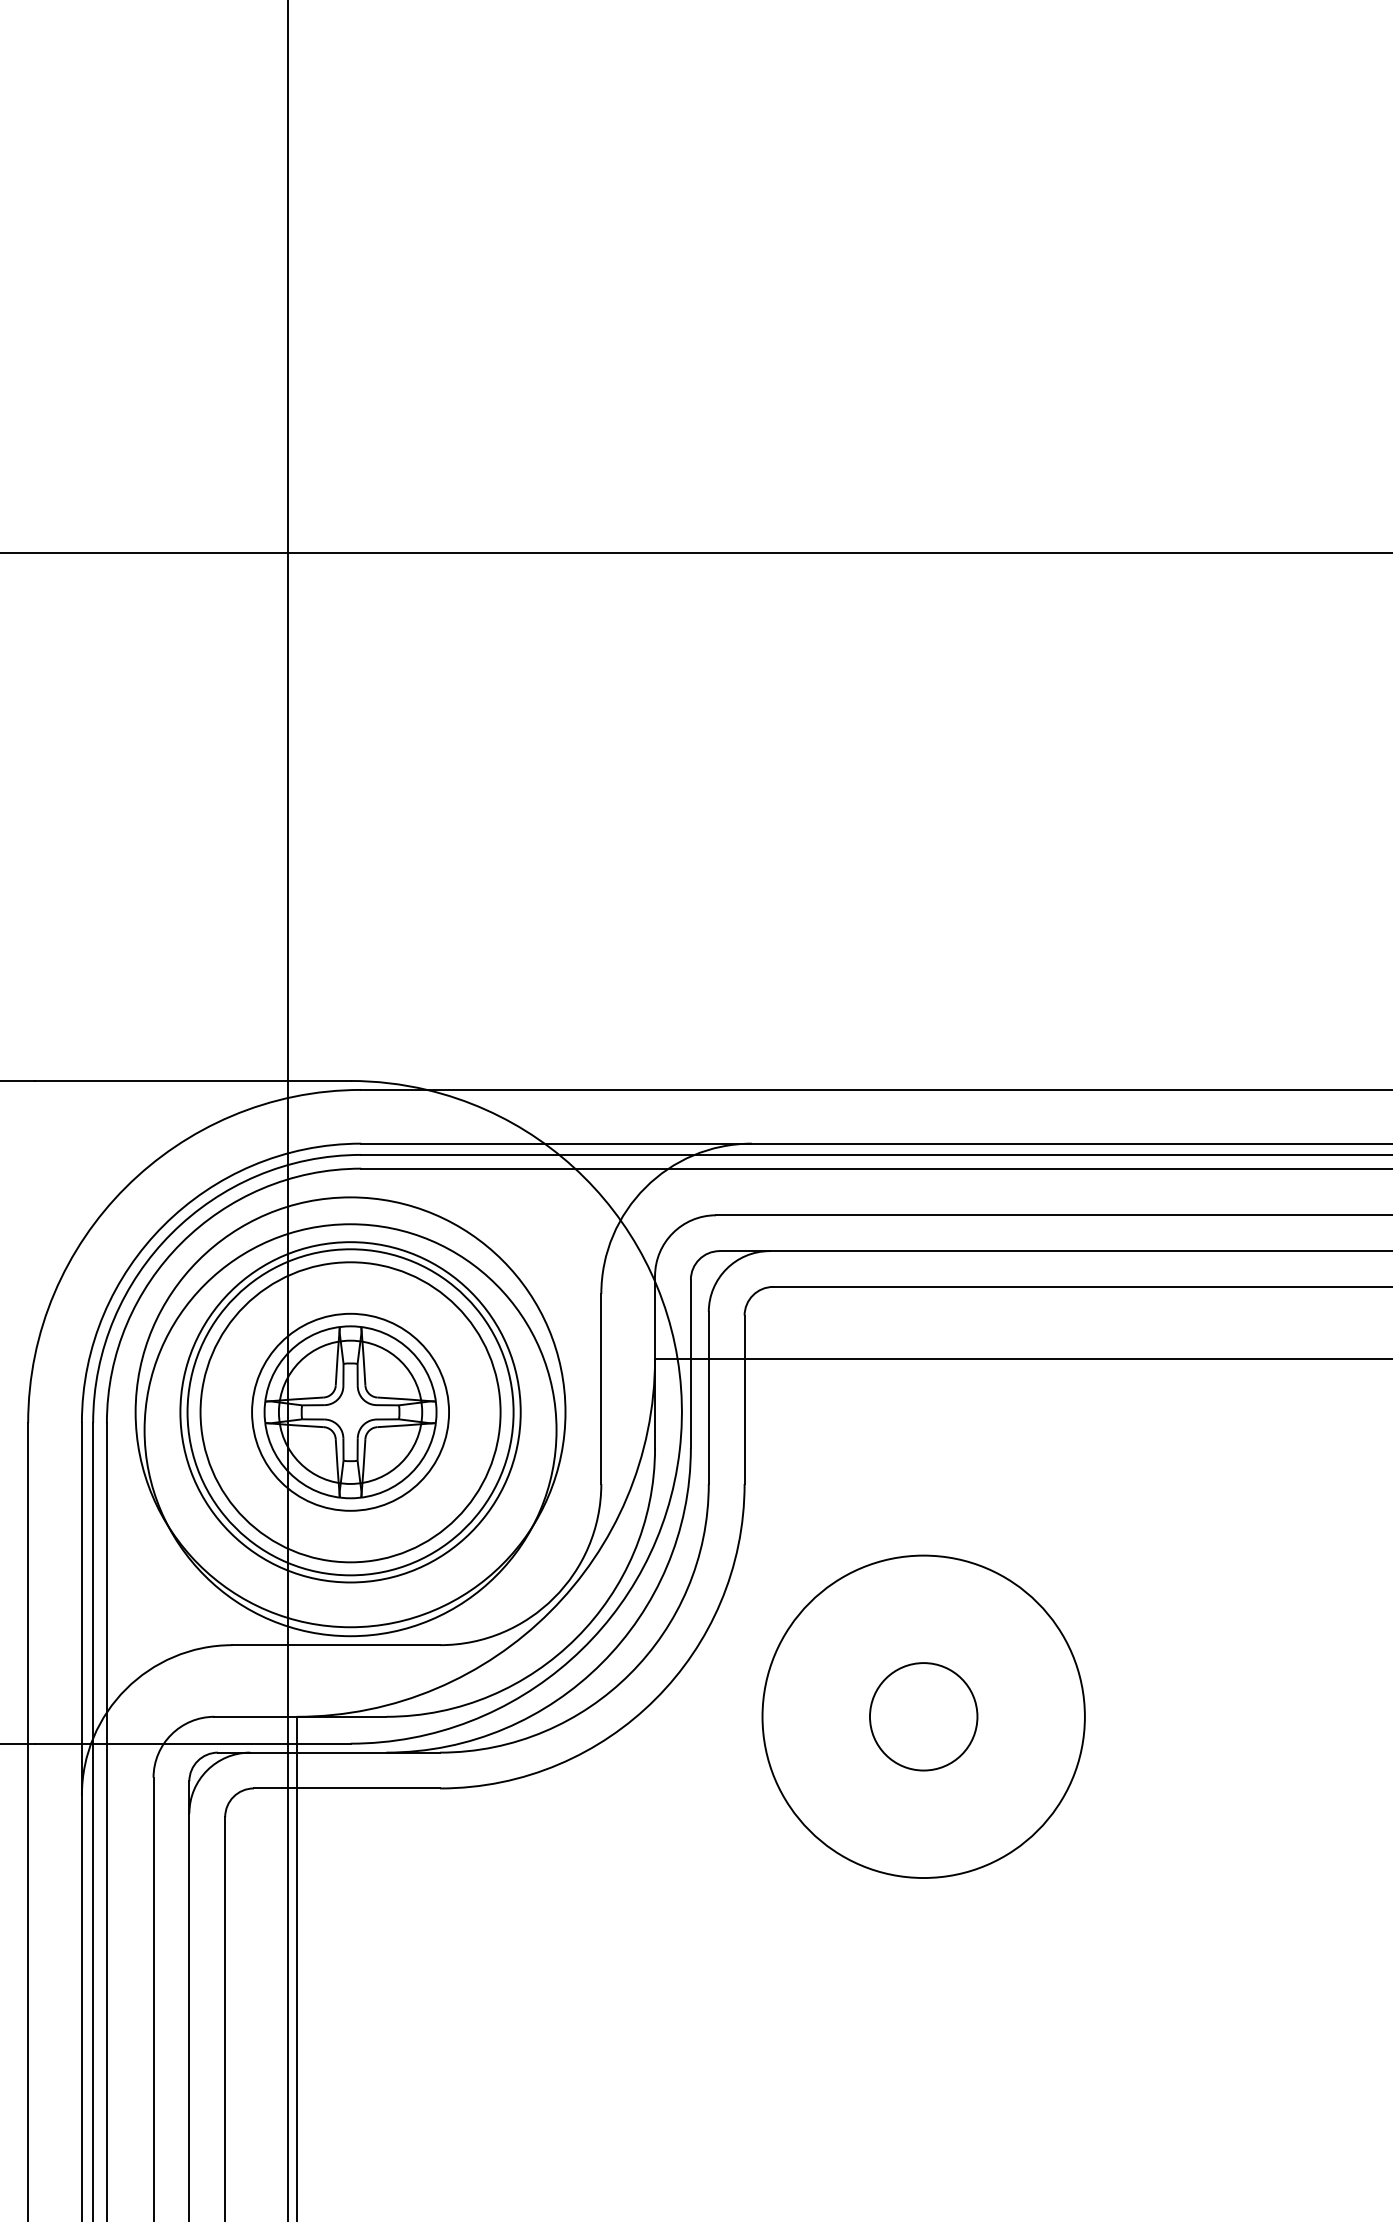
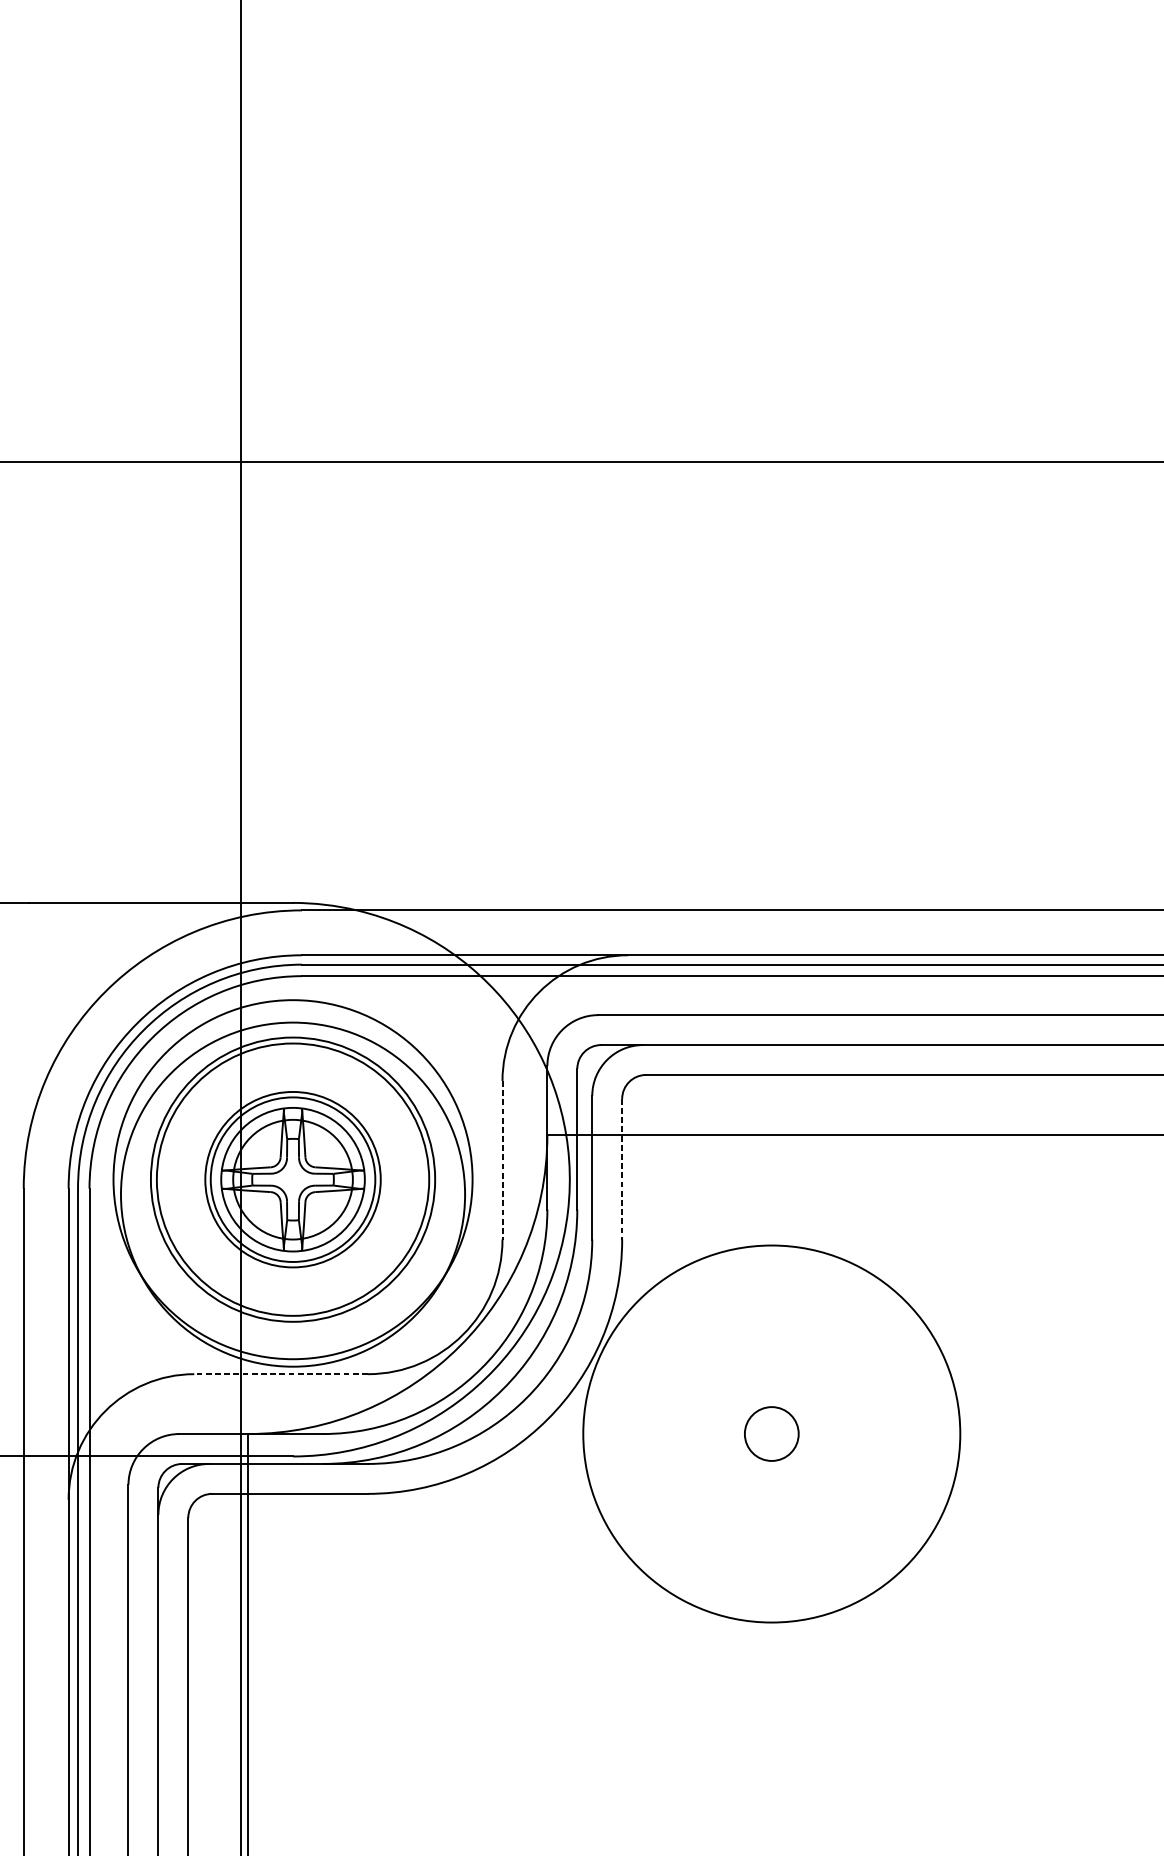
line: (601, 1389) -> (502, 1160), solid -> dashed
line: (744, 1400) -> (622, 1169), solid -> dashed
circle: (350, 1412) -> (292, 1179), size x0.7
line: (336, 1645) -> (281, 1374), solid -> dashed
circle: (923, 1716) -> (771, 1433), size x0.6
circle: (923, 1716) -> (771, 1433), size x1.4

